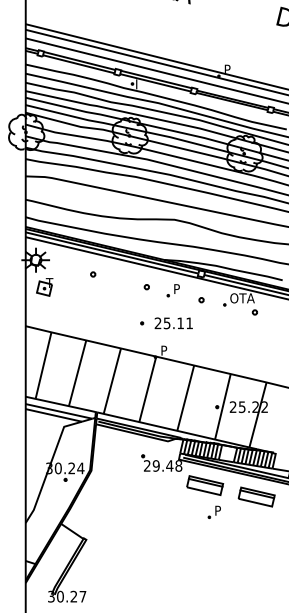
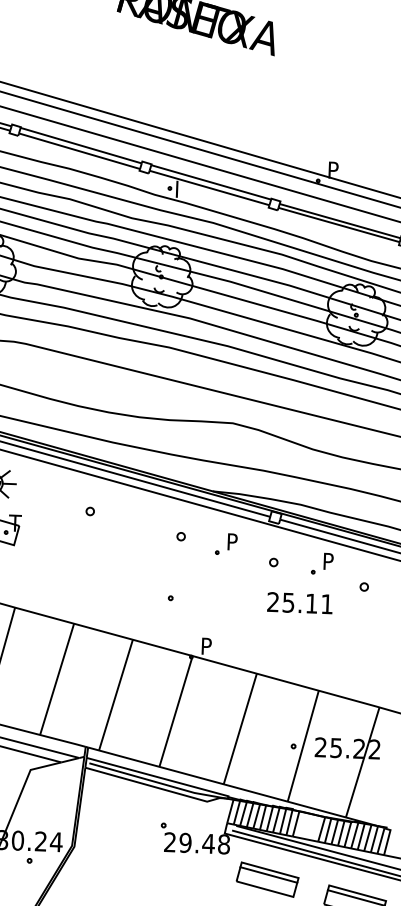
text: (242, 298) -> (343, 562), OTA -> P
text: (173, 323) -> (299, 603), moved

